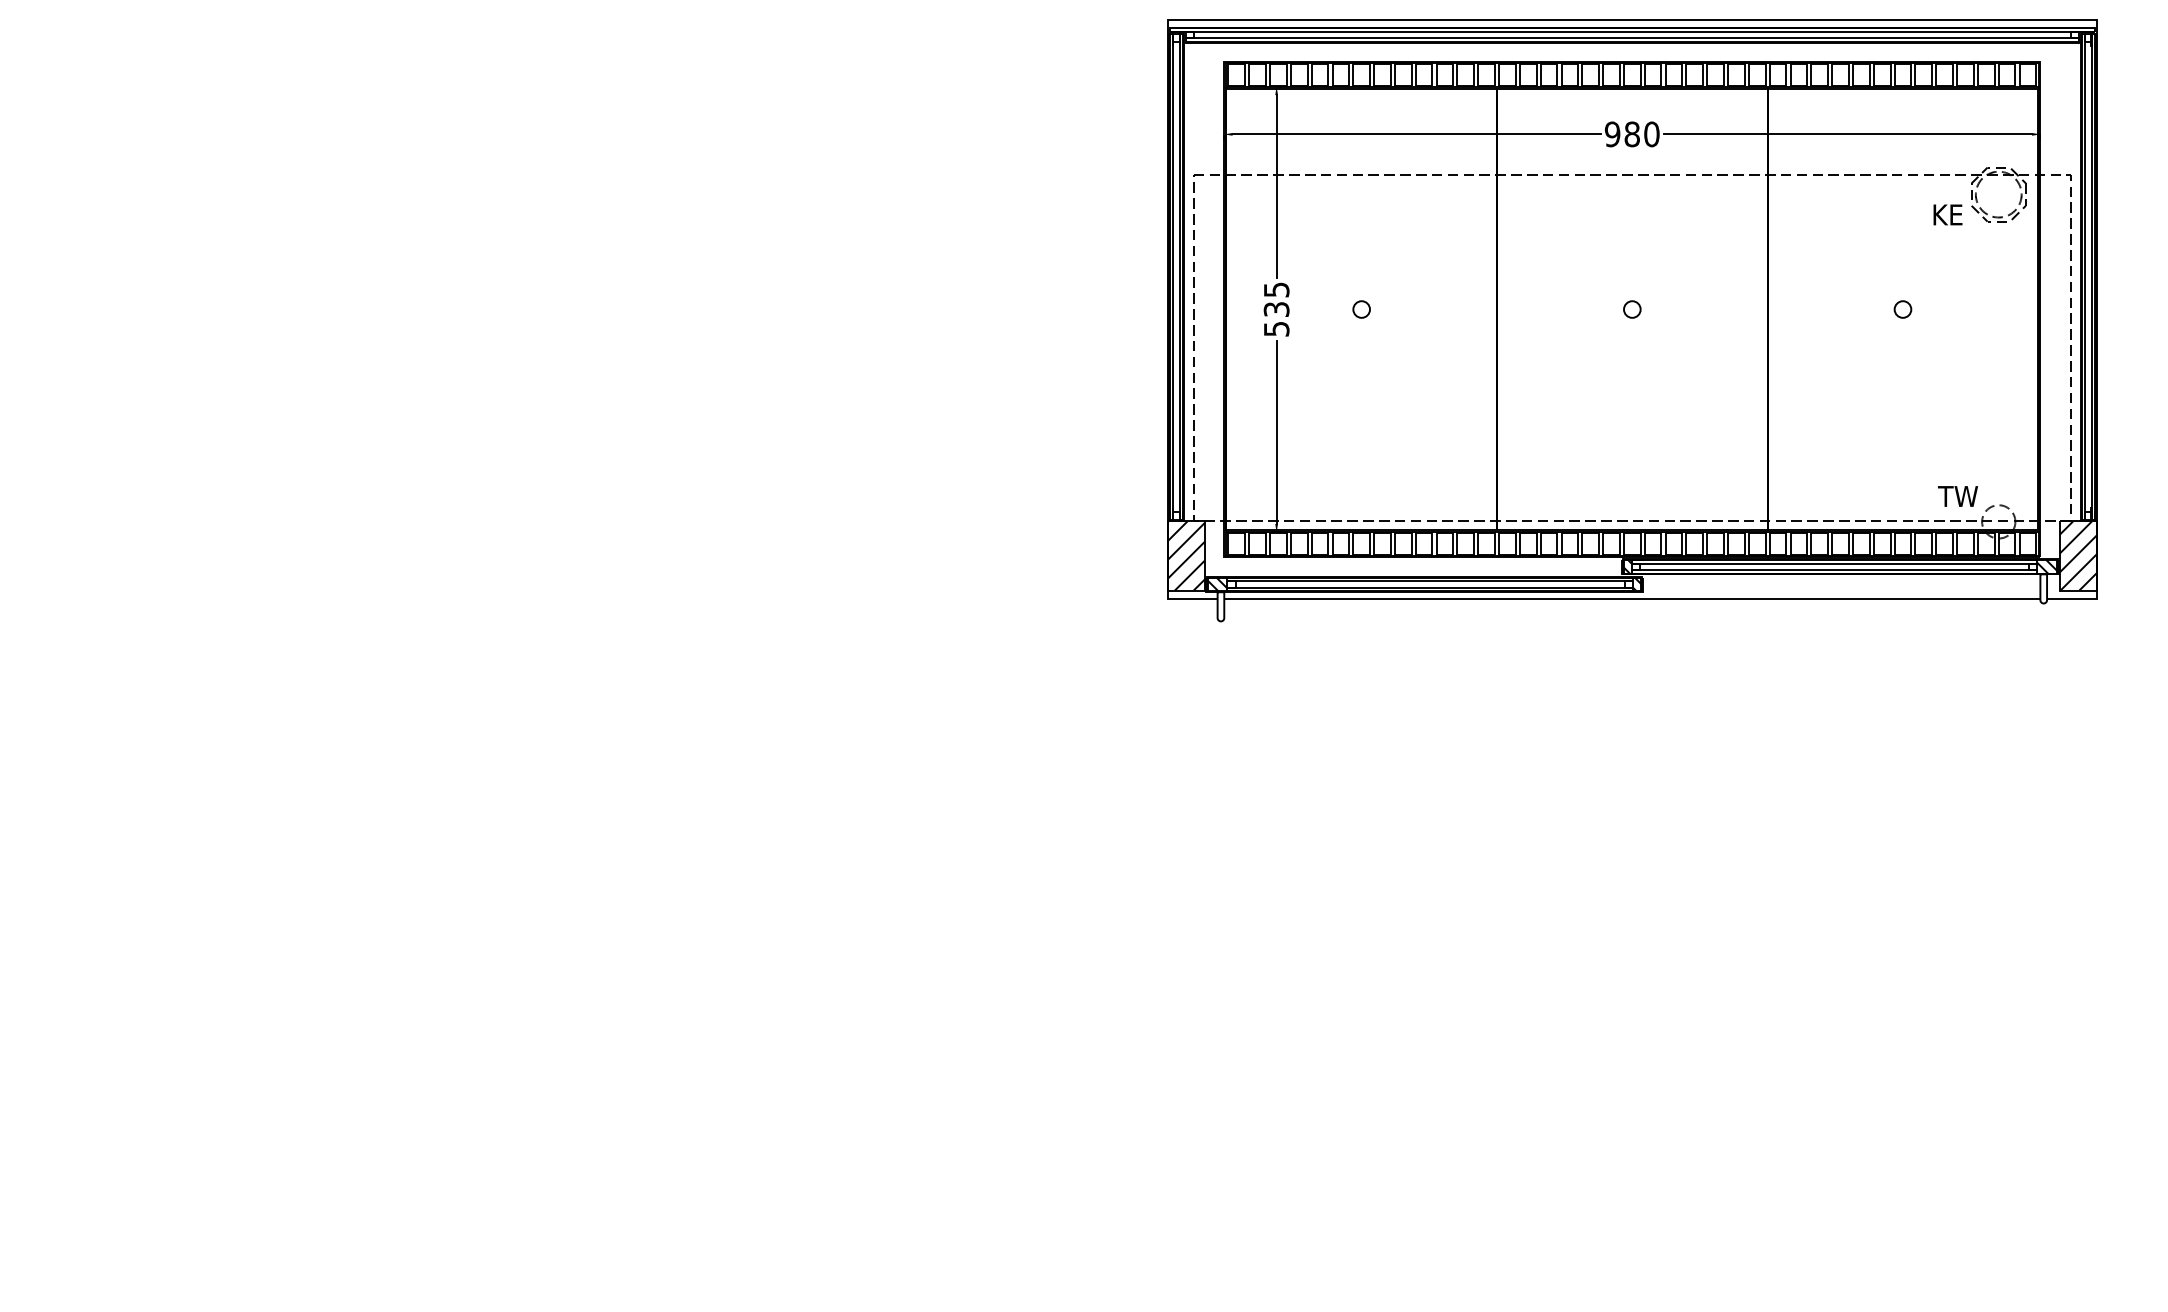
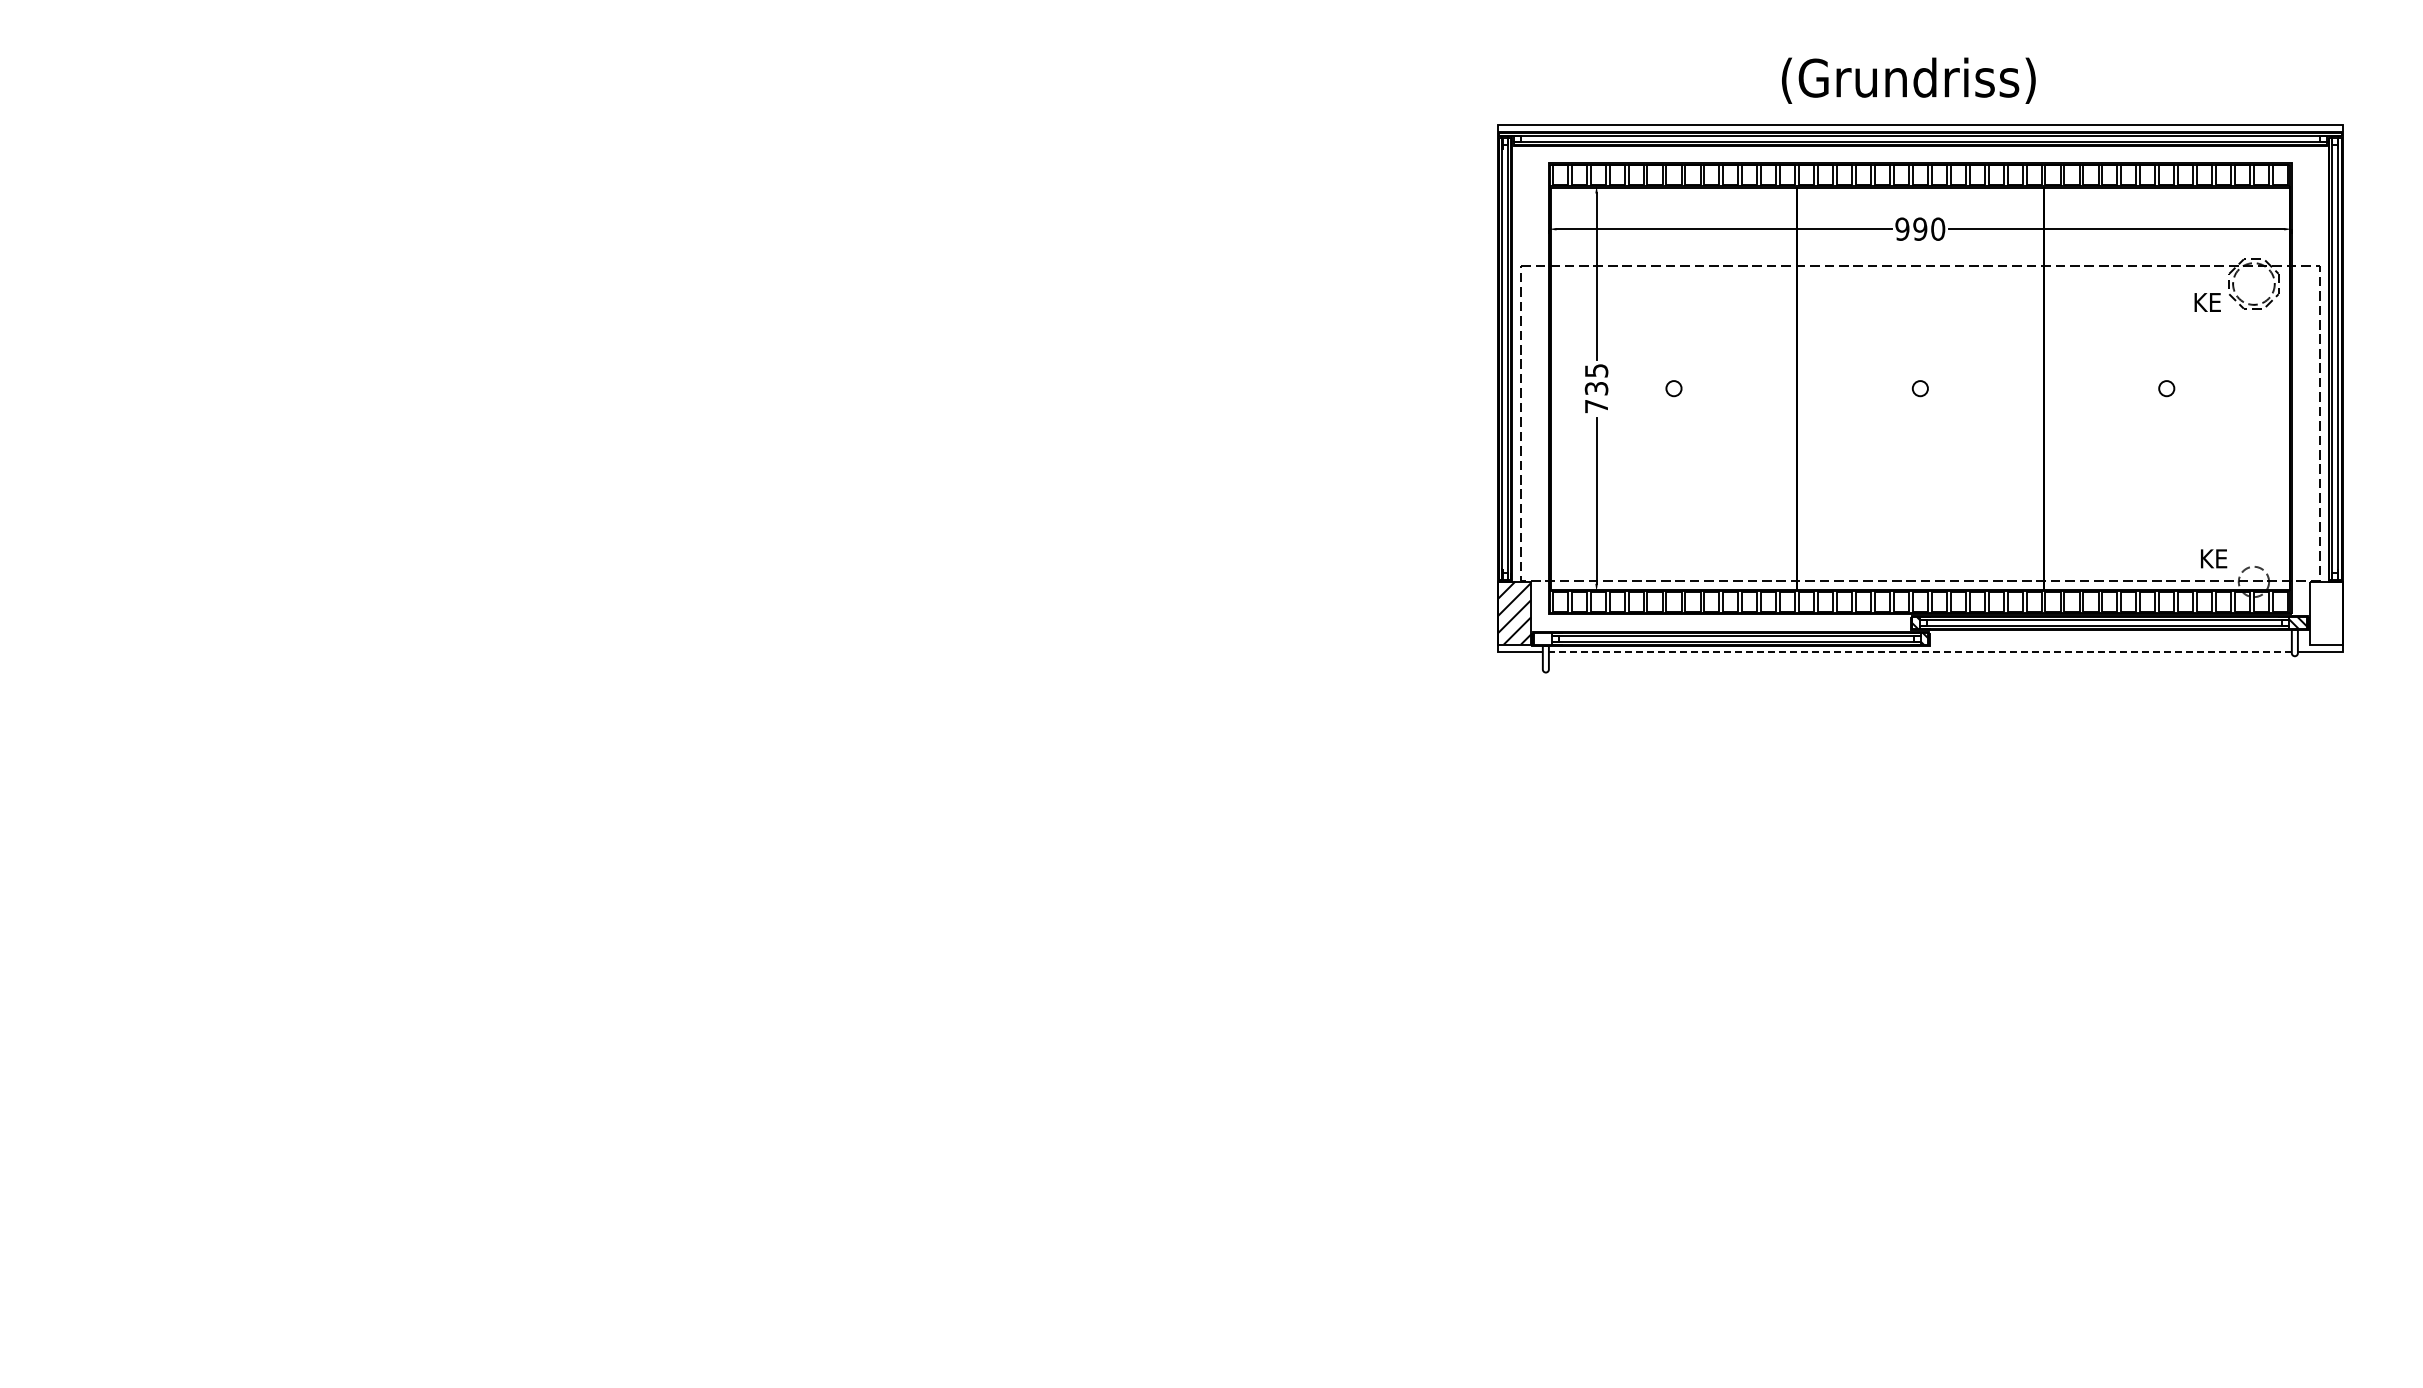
text: (1632, 133) -> (1920, 228), 980 -> 990
text: (1276, 329) -> (1596, 406), 535 -> 735
text: (1957, 496) -> (2216, 558), TW -> KE
hatch: (2078, 555) -> (2326, 612), removed
hatch: (1217, 585) -> (1542, 639), removed
line: (1631, 599) -> (1919, 652), solid -> dashed

